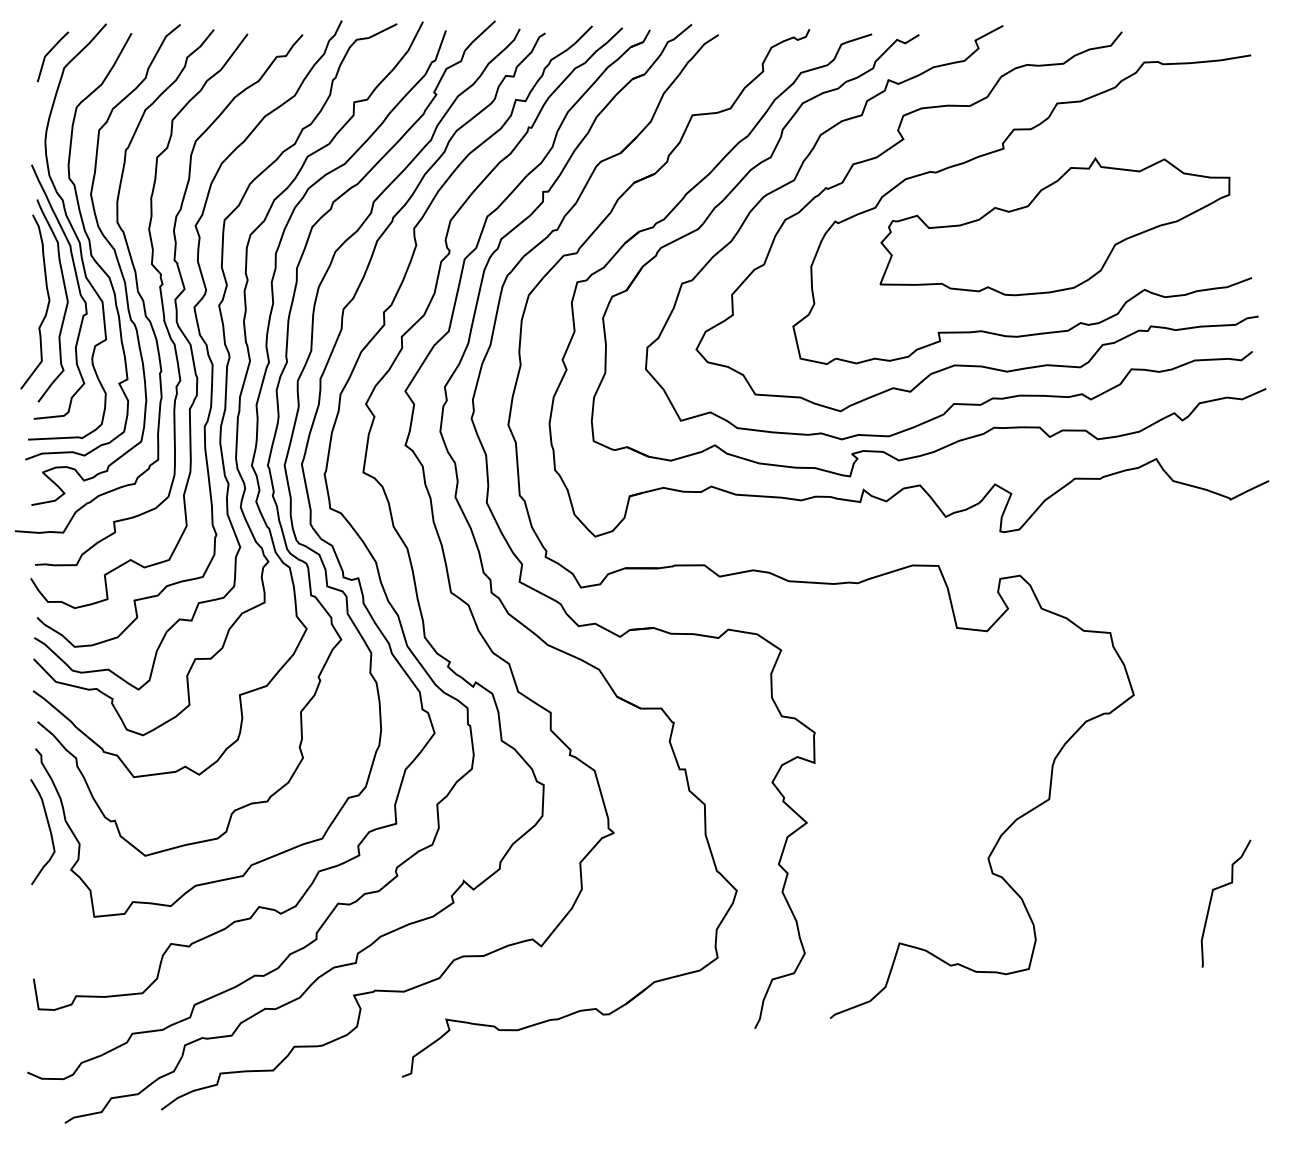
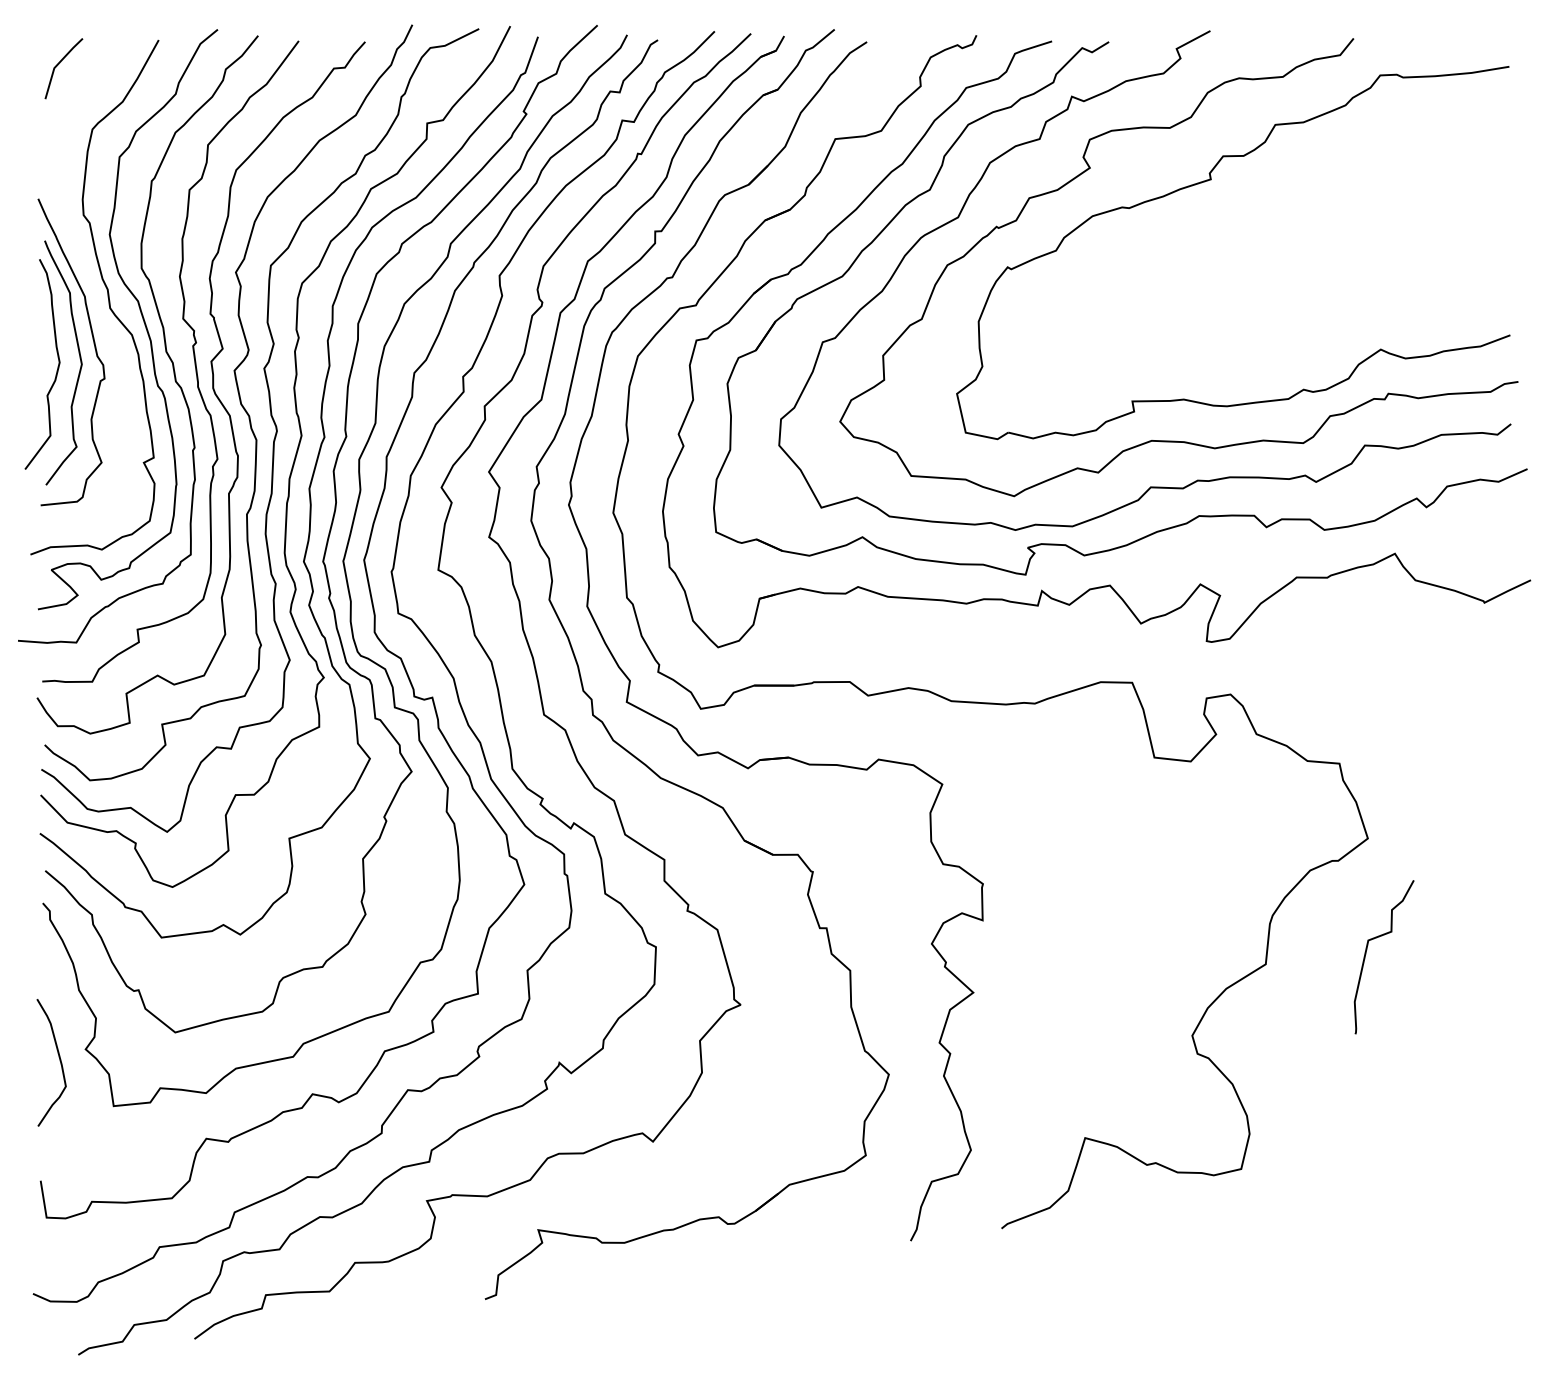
part: (1054, 226) -> (1272, 273), removed
curve: (71, 228) -> (86, 275), removed
curve: (49, 830) -> (59, 1061), moved
curve: (1211, 901) -> (1366, 954), moved

